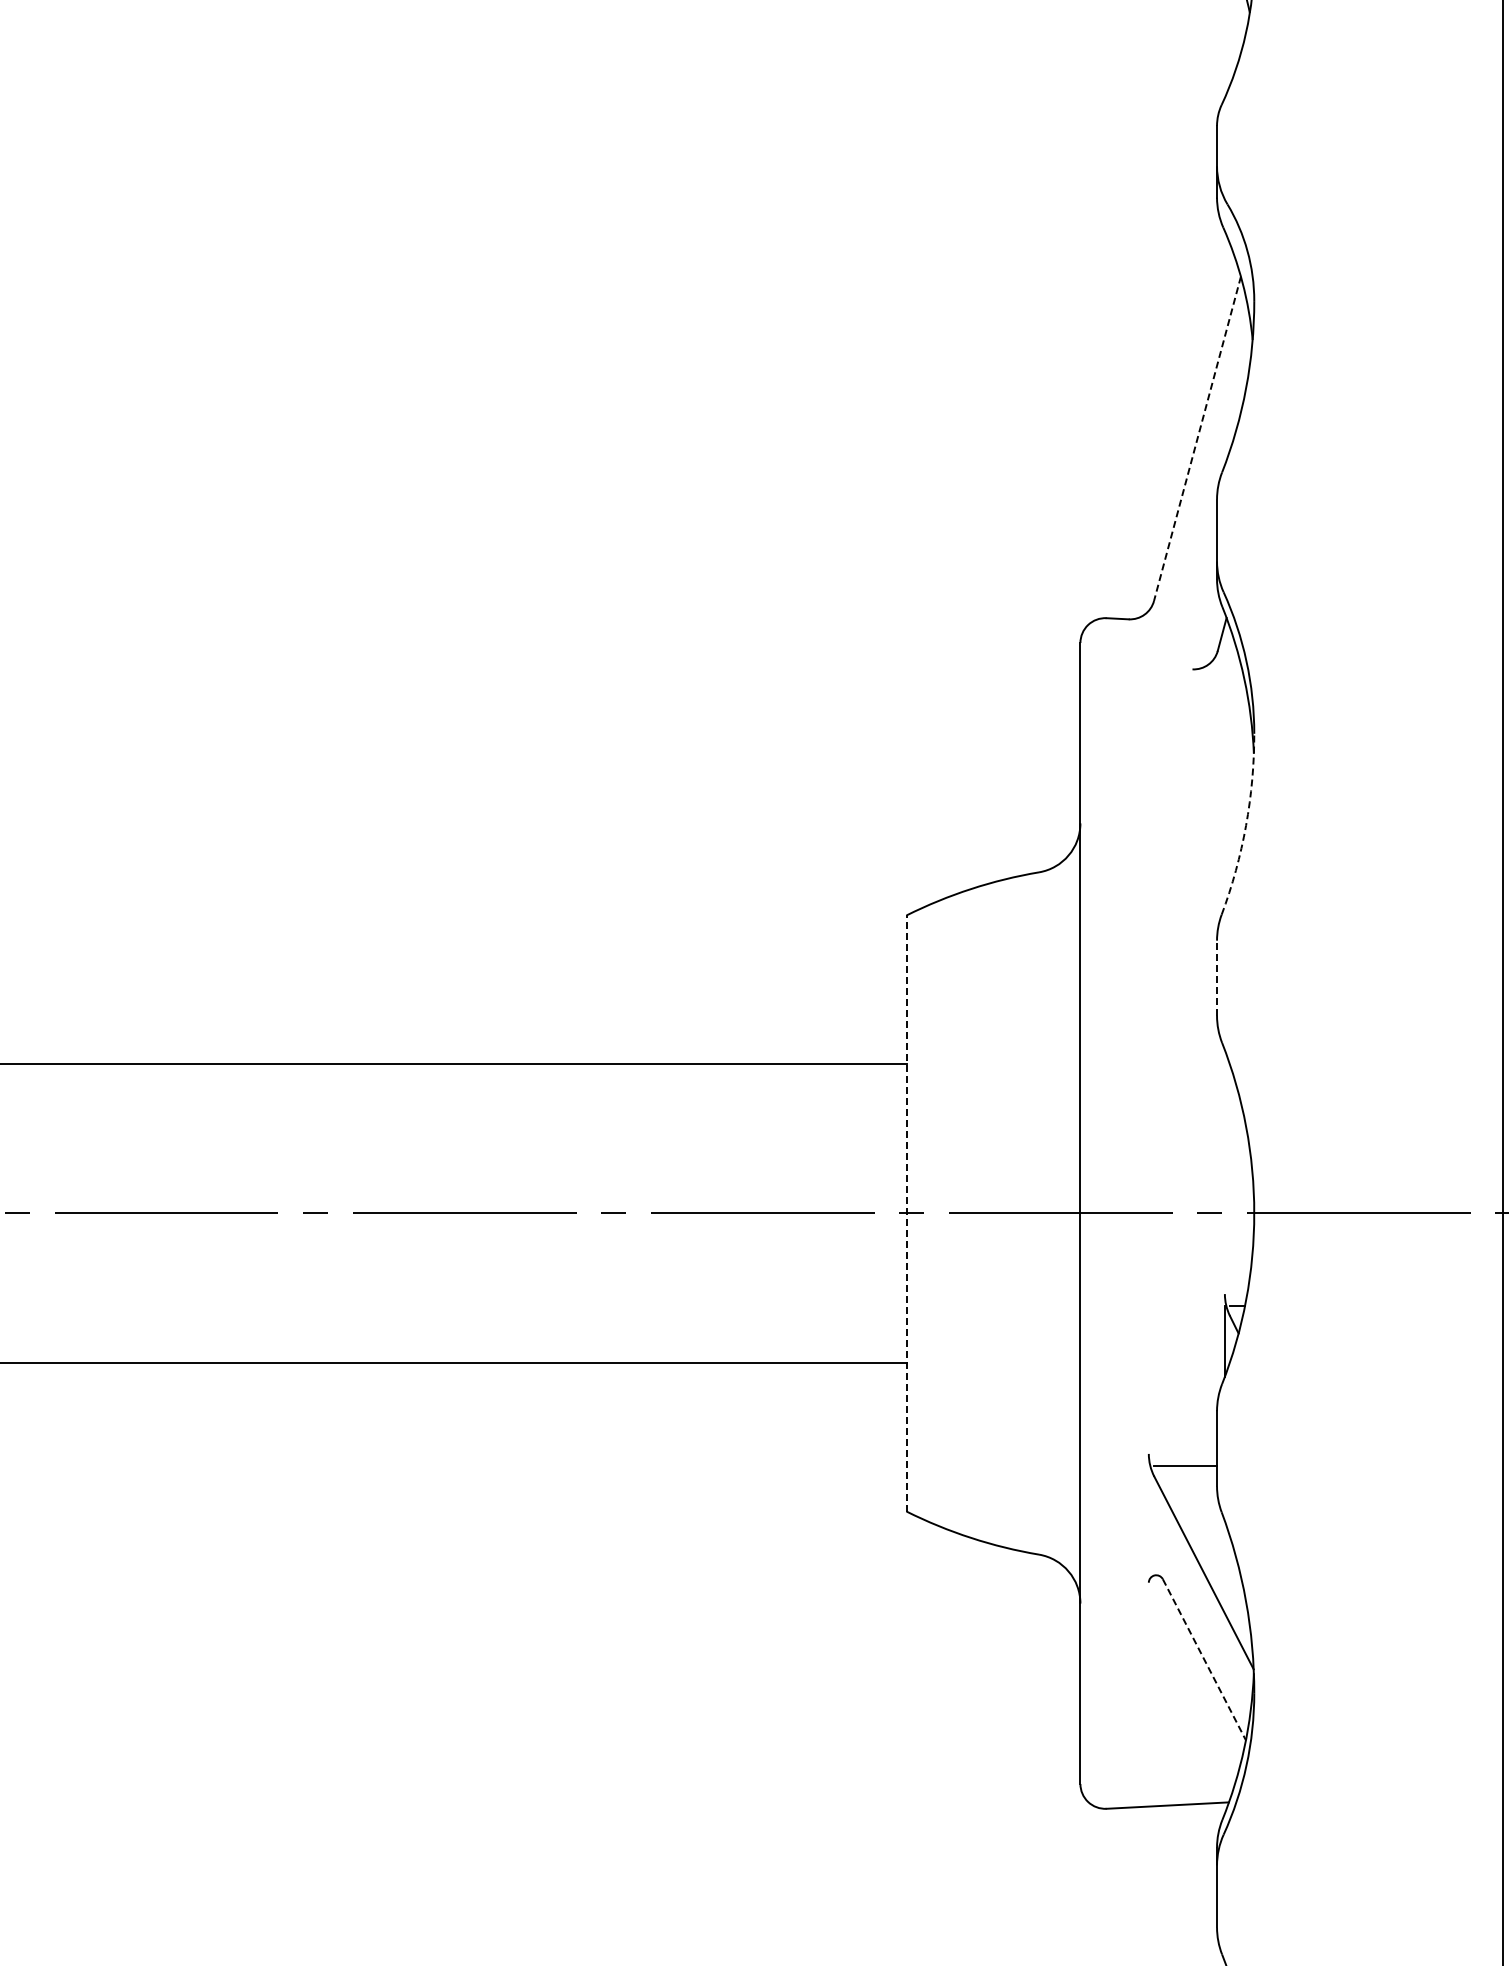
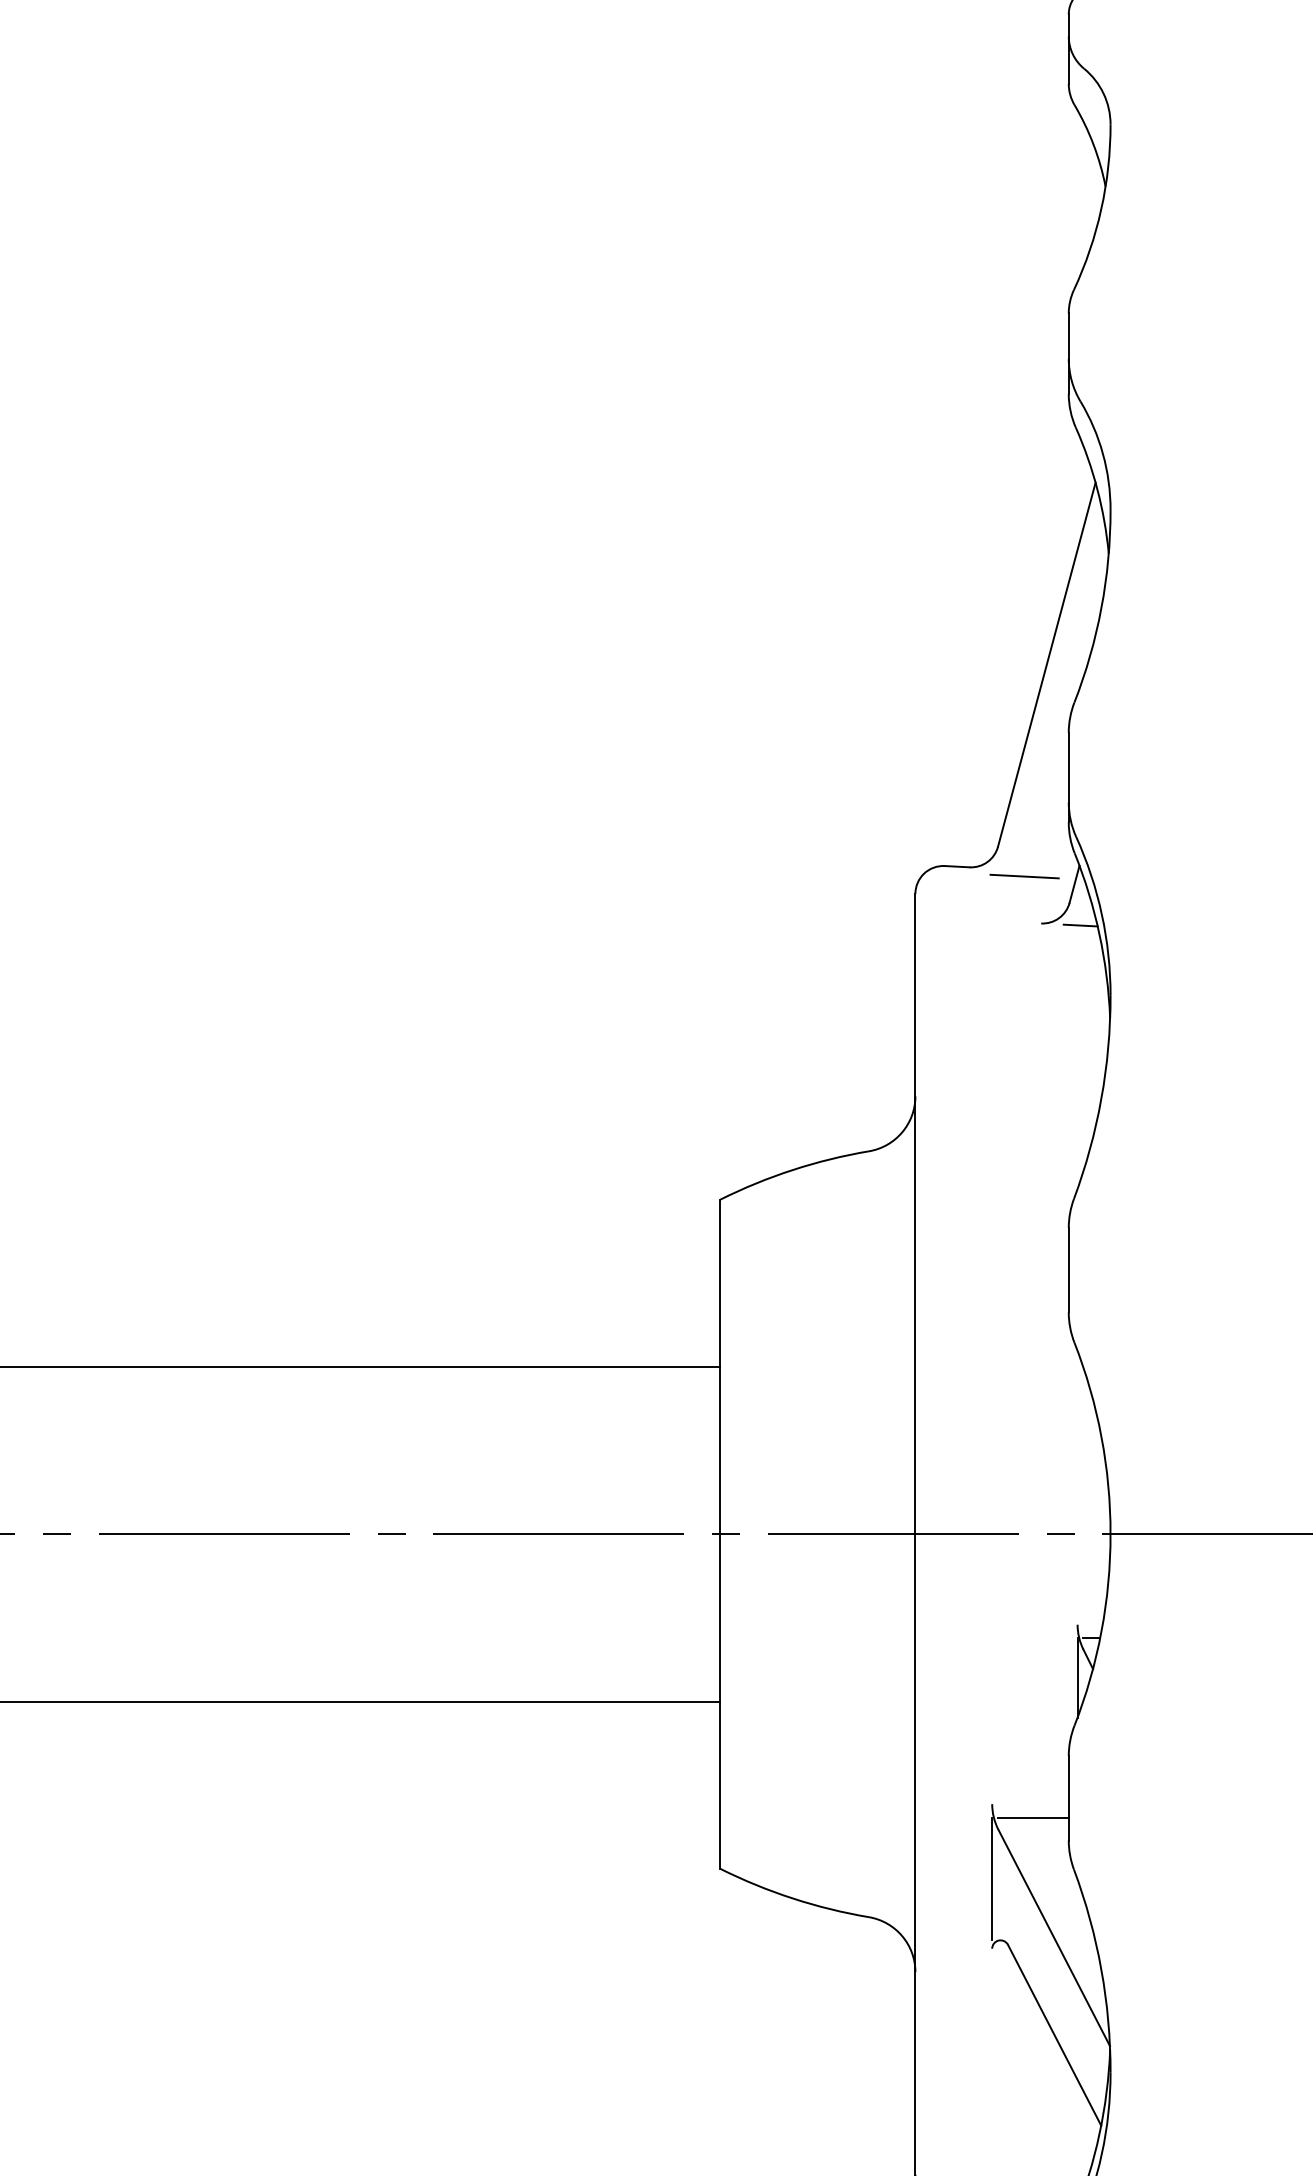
line: (1197, 438) -> (1046, 664), dashed -> solid
line: (1177, 627) -> (1024, 876), added
line: (1227, 671) -> (1080, 925), added
arc: (1246, 825) -> (1101, 1098), dashed -> solid
line: (1217, 978) -> (1069, 1270), dashed -> solid
line: (906, 1213) -> (720, 1534), dashed -> solid
line: (1148, 1520) -> (991, 1878), added
line: (1204, 1659) -> (1054, 2034), dashed -> solid

